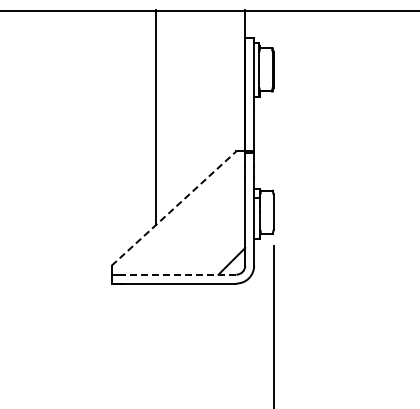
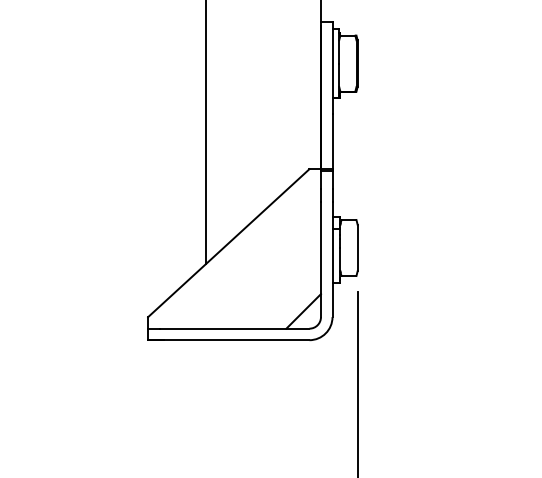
line: (174, 208) -> (229, 243), dashed -> solid
line: (178, 274) -> (234, 328), dashed -> solid

